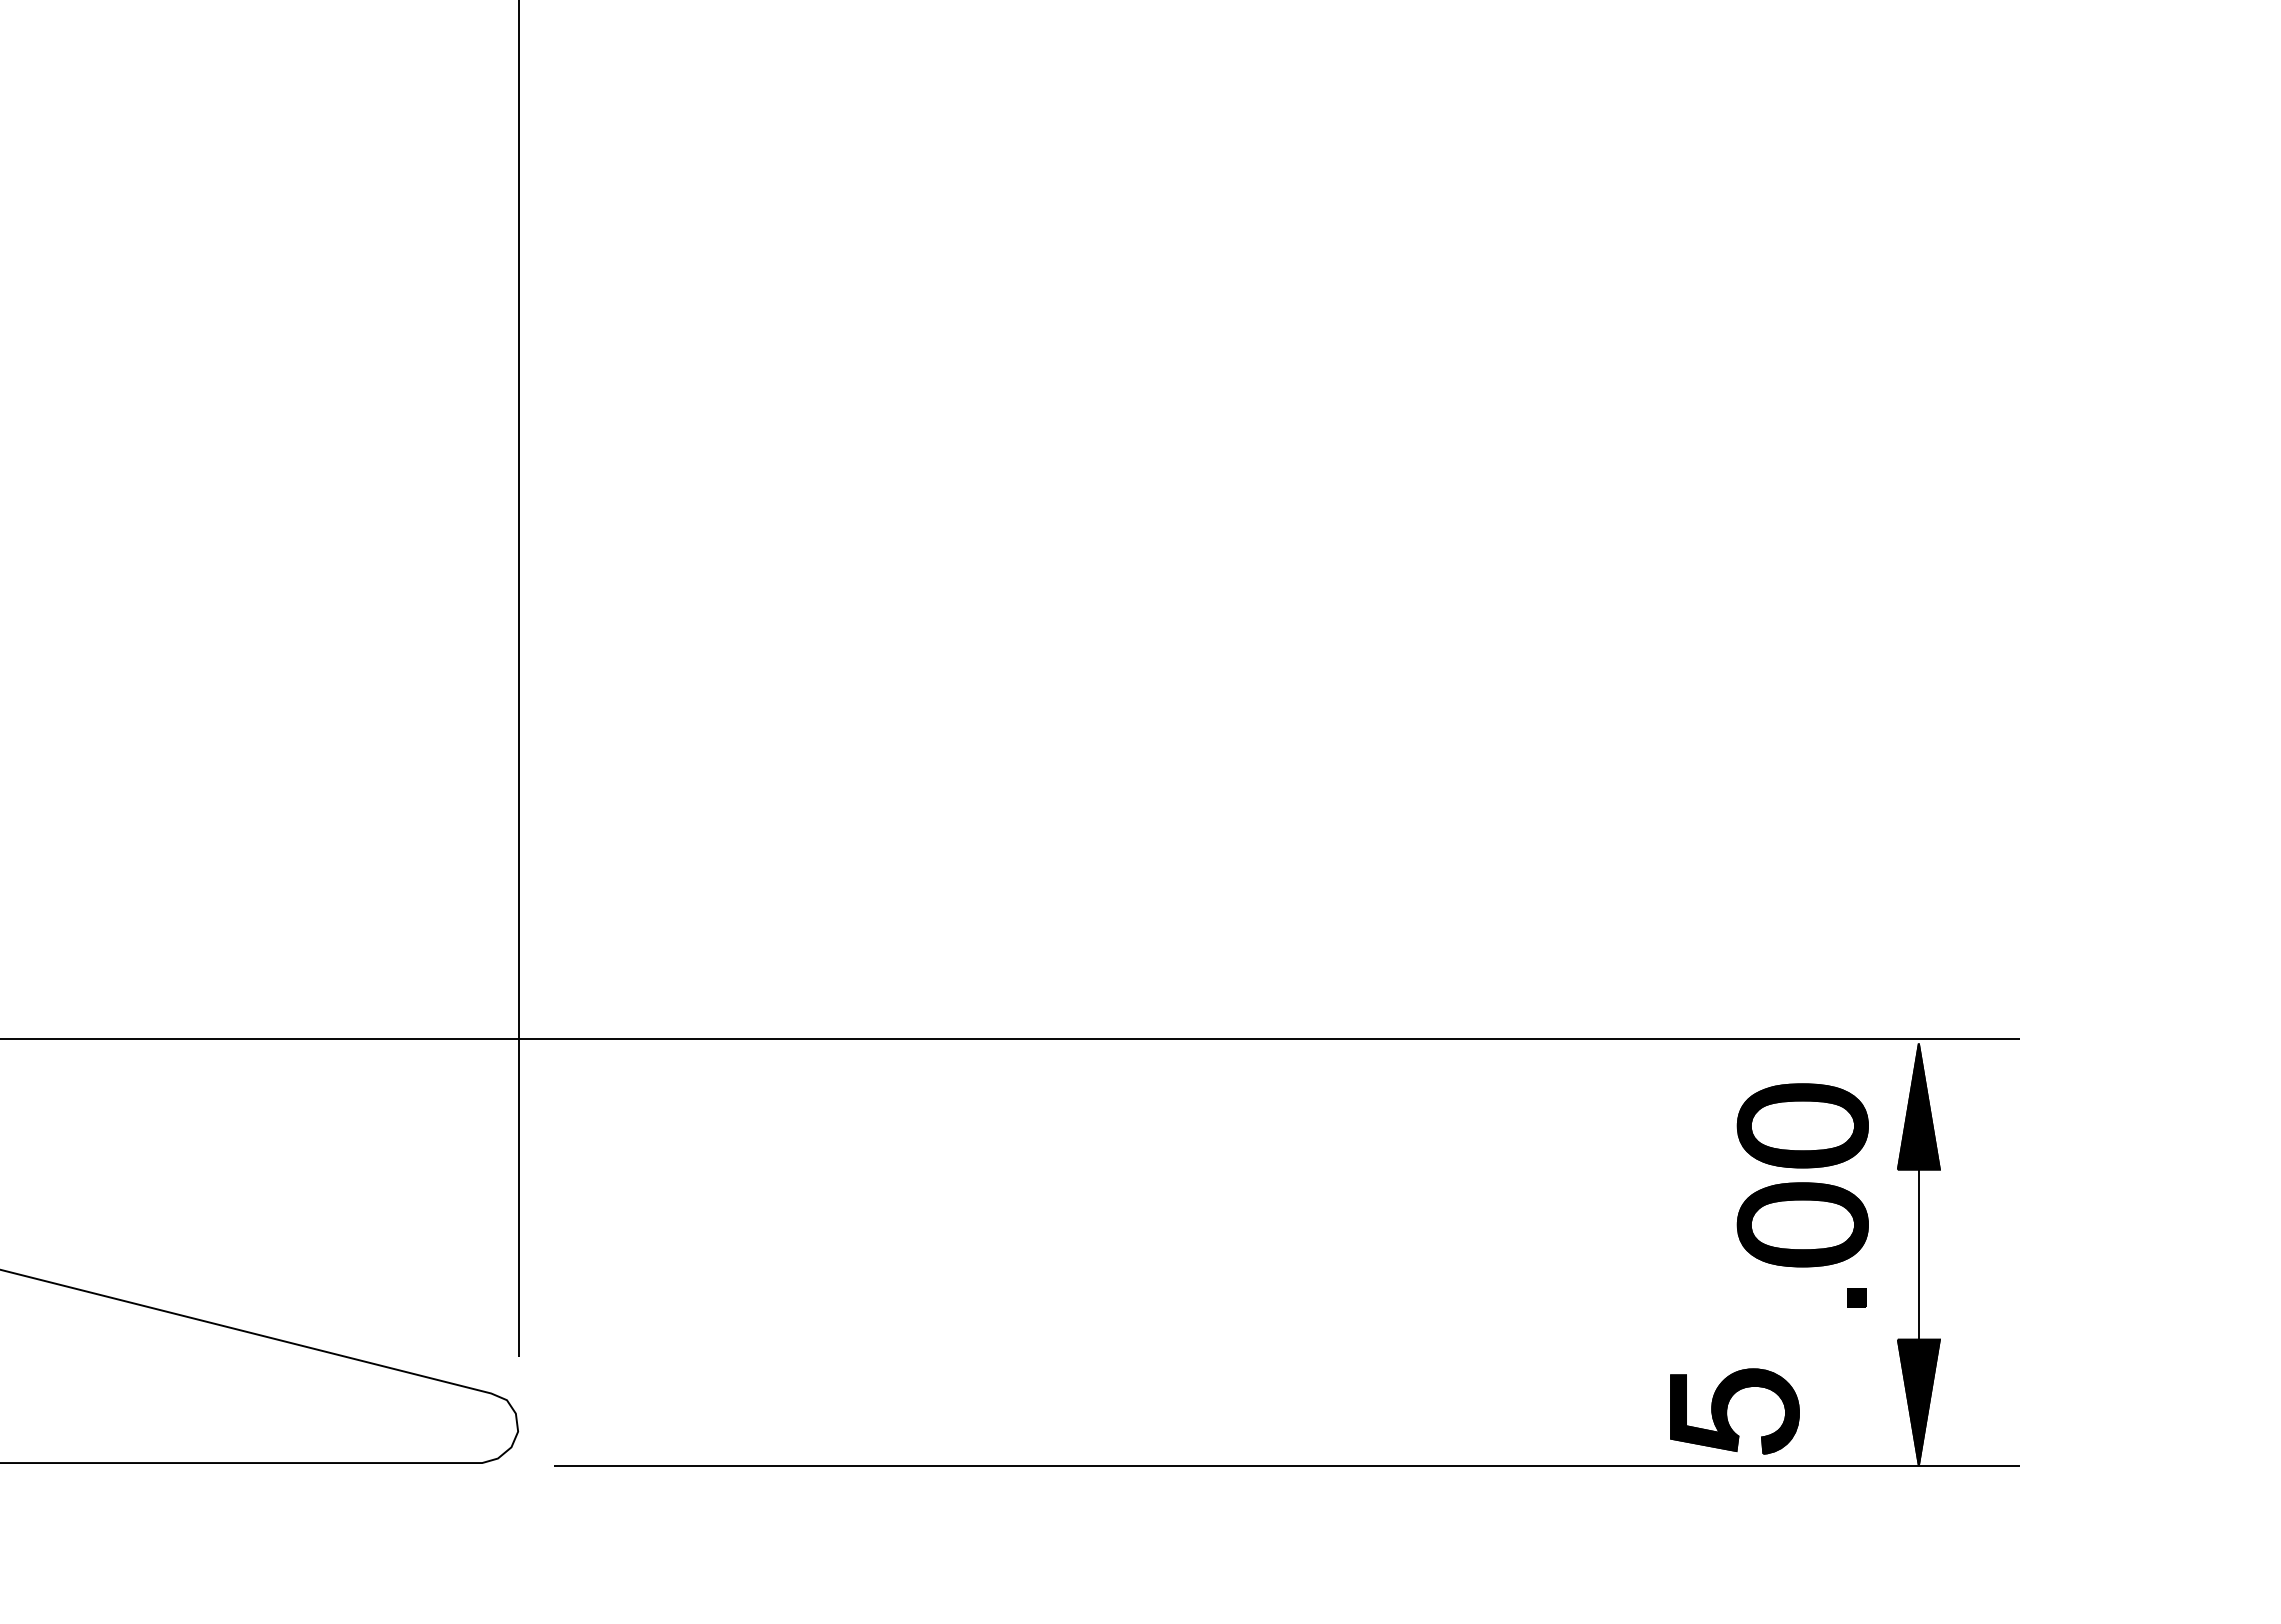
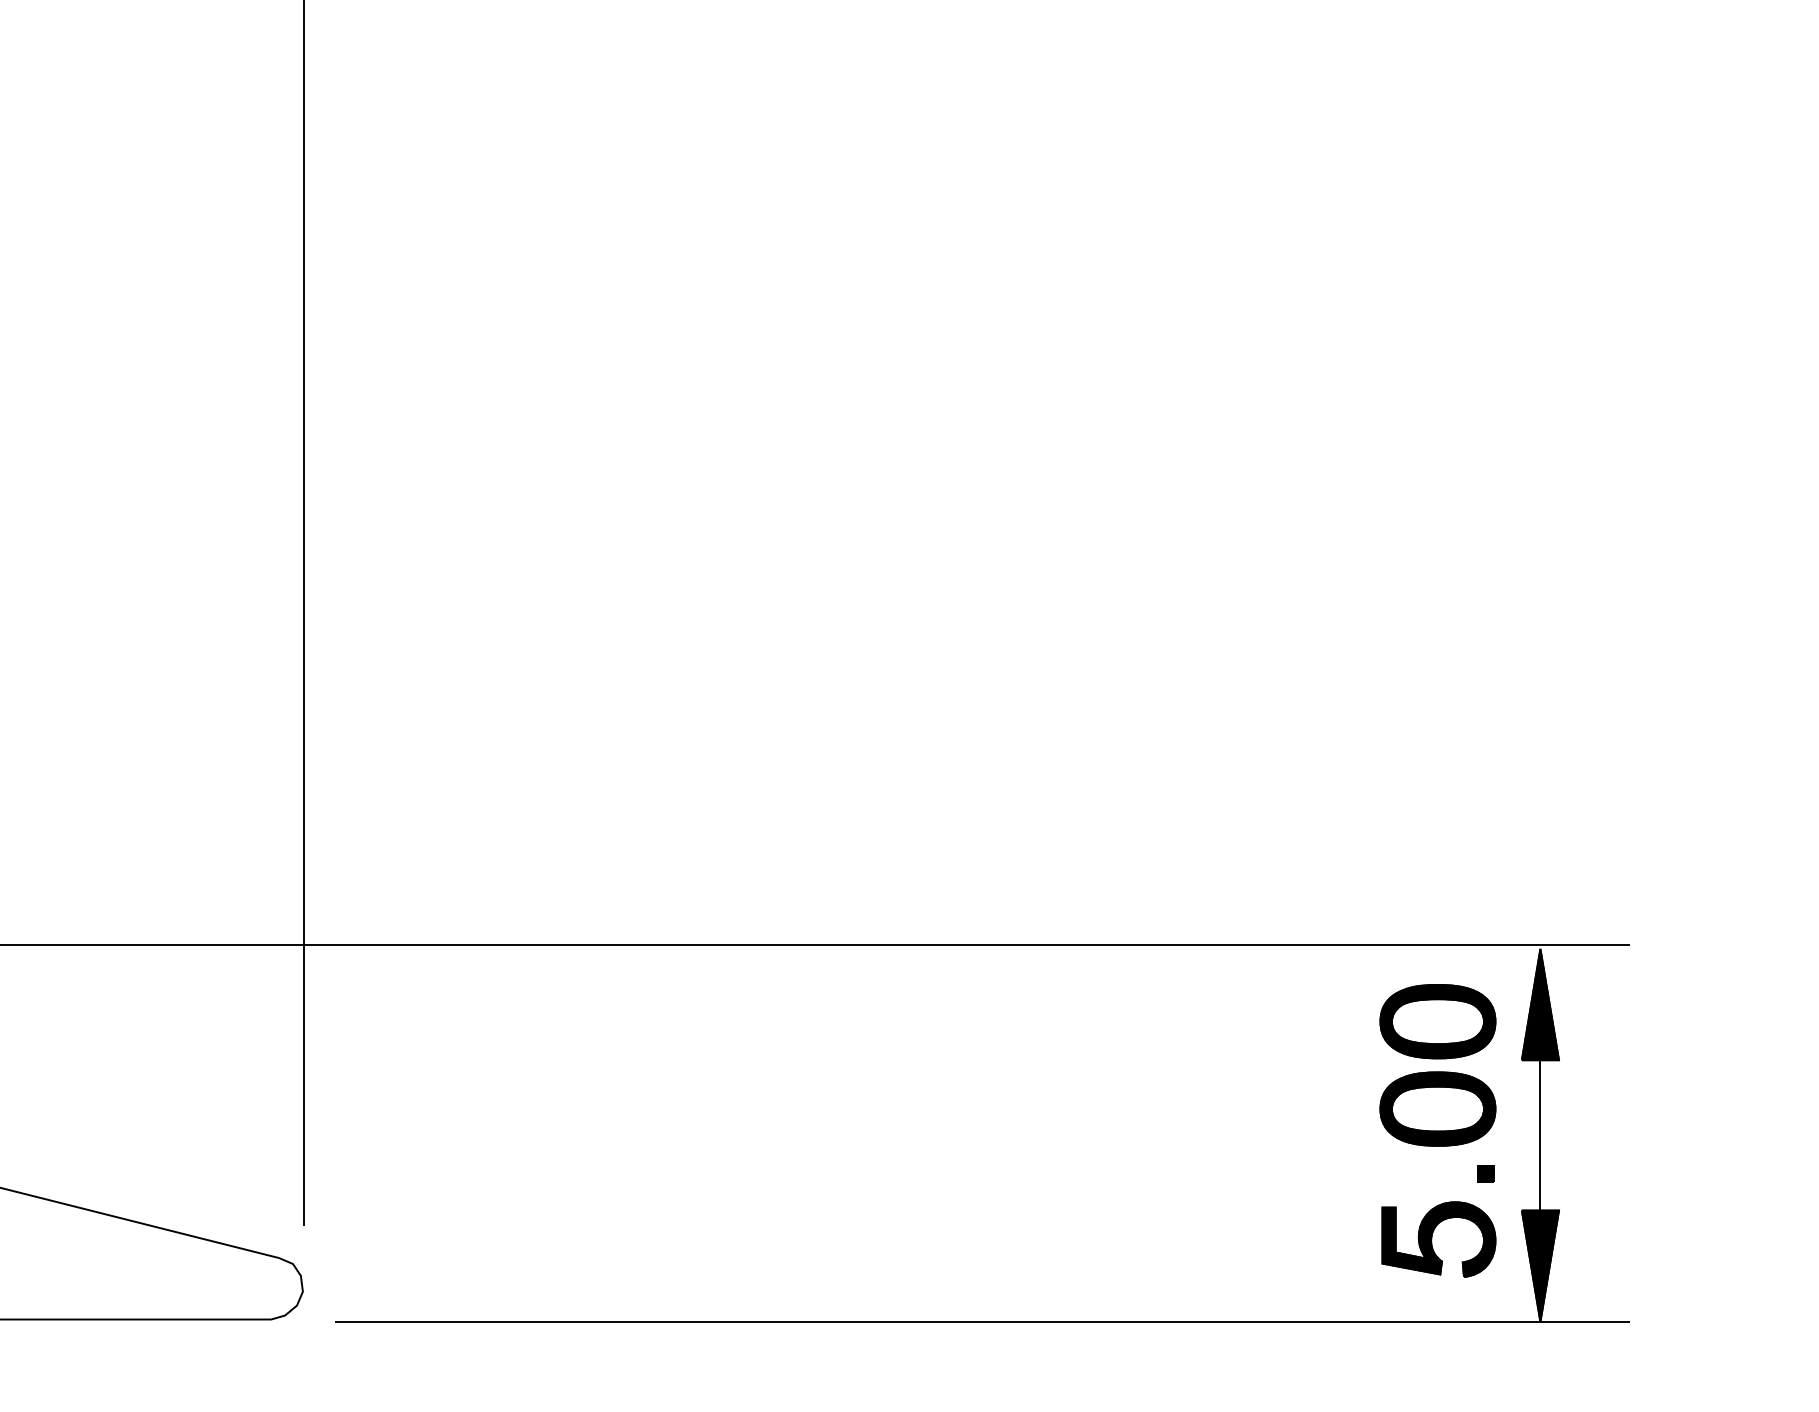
part: (1727, 1411) -> (1432, 1239), moved

